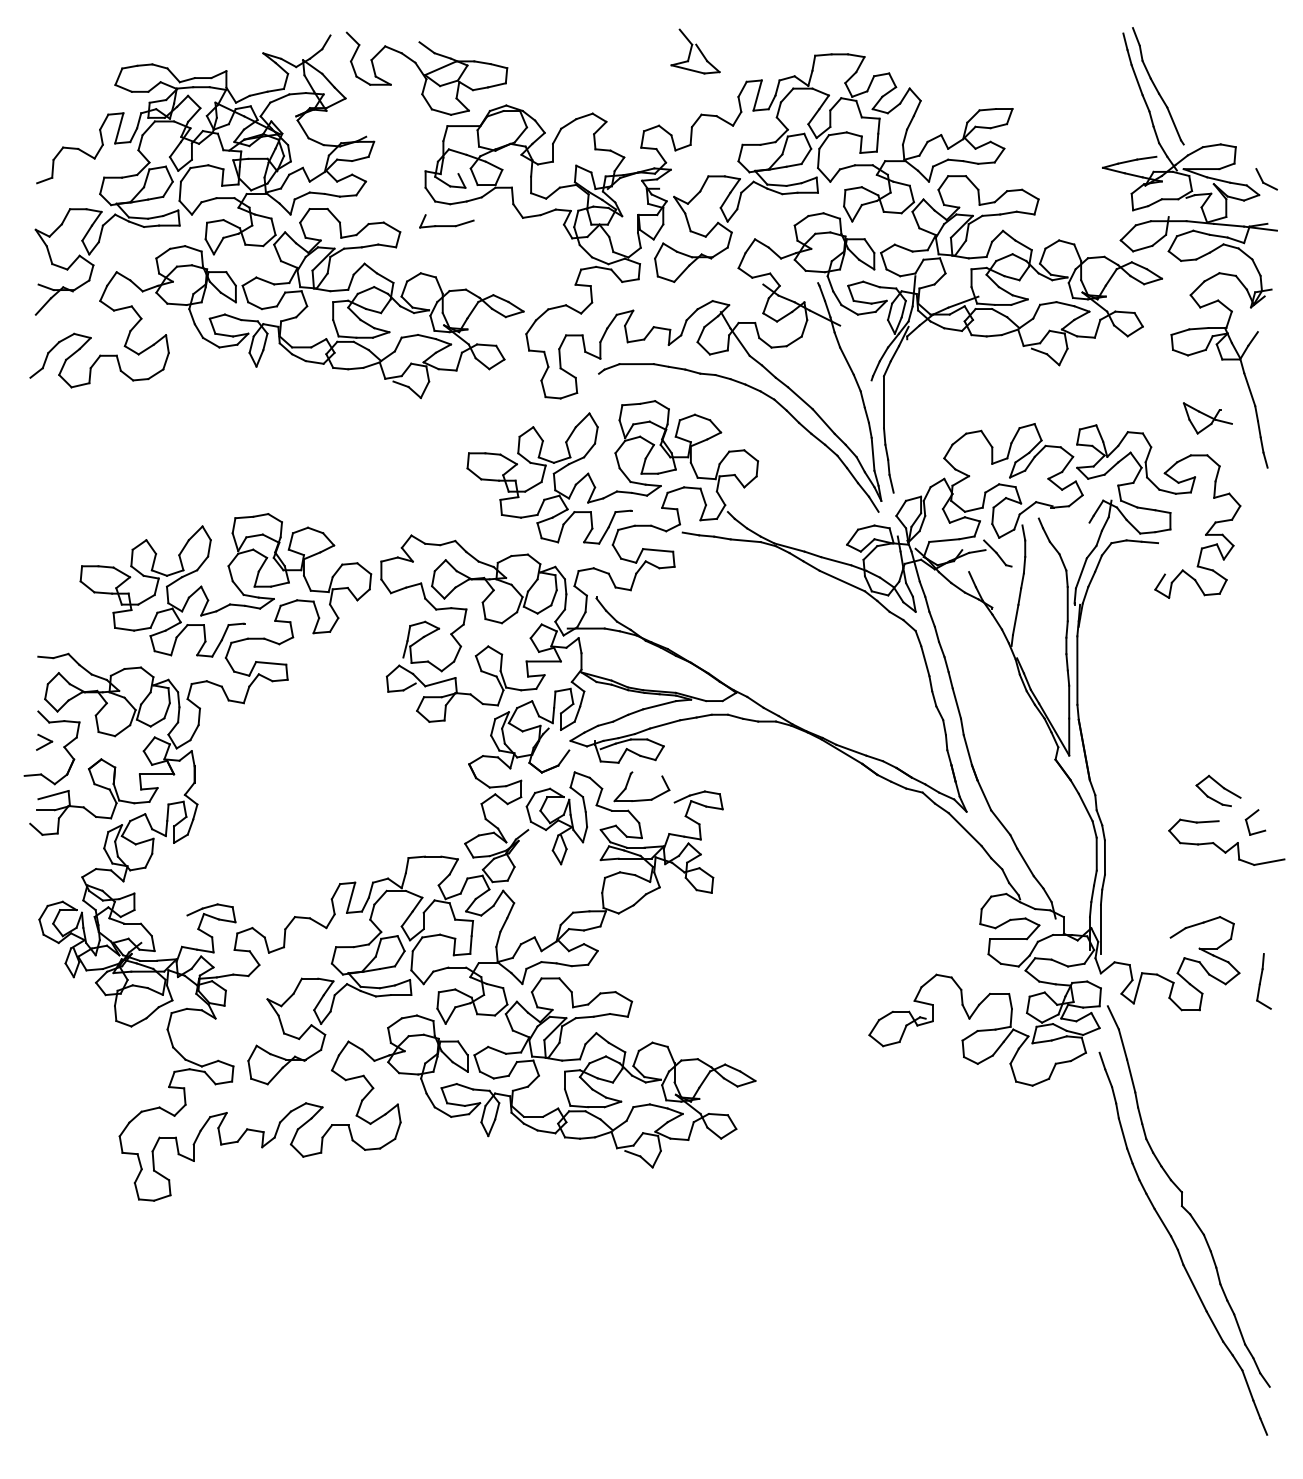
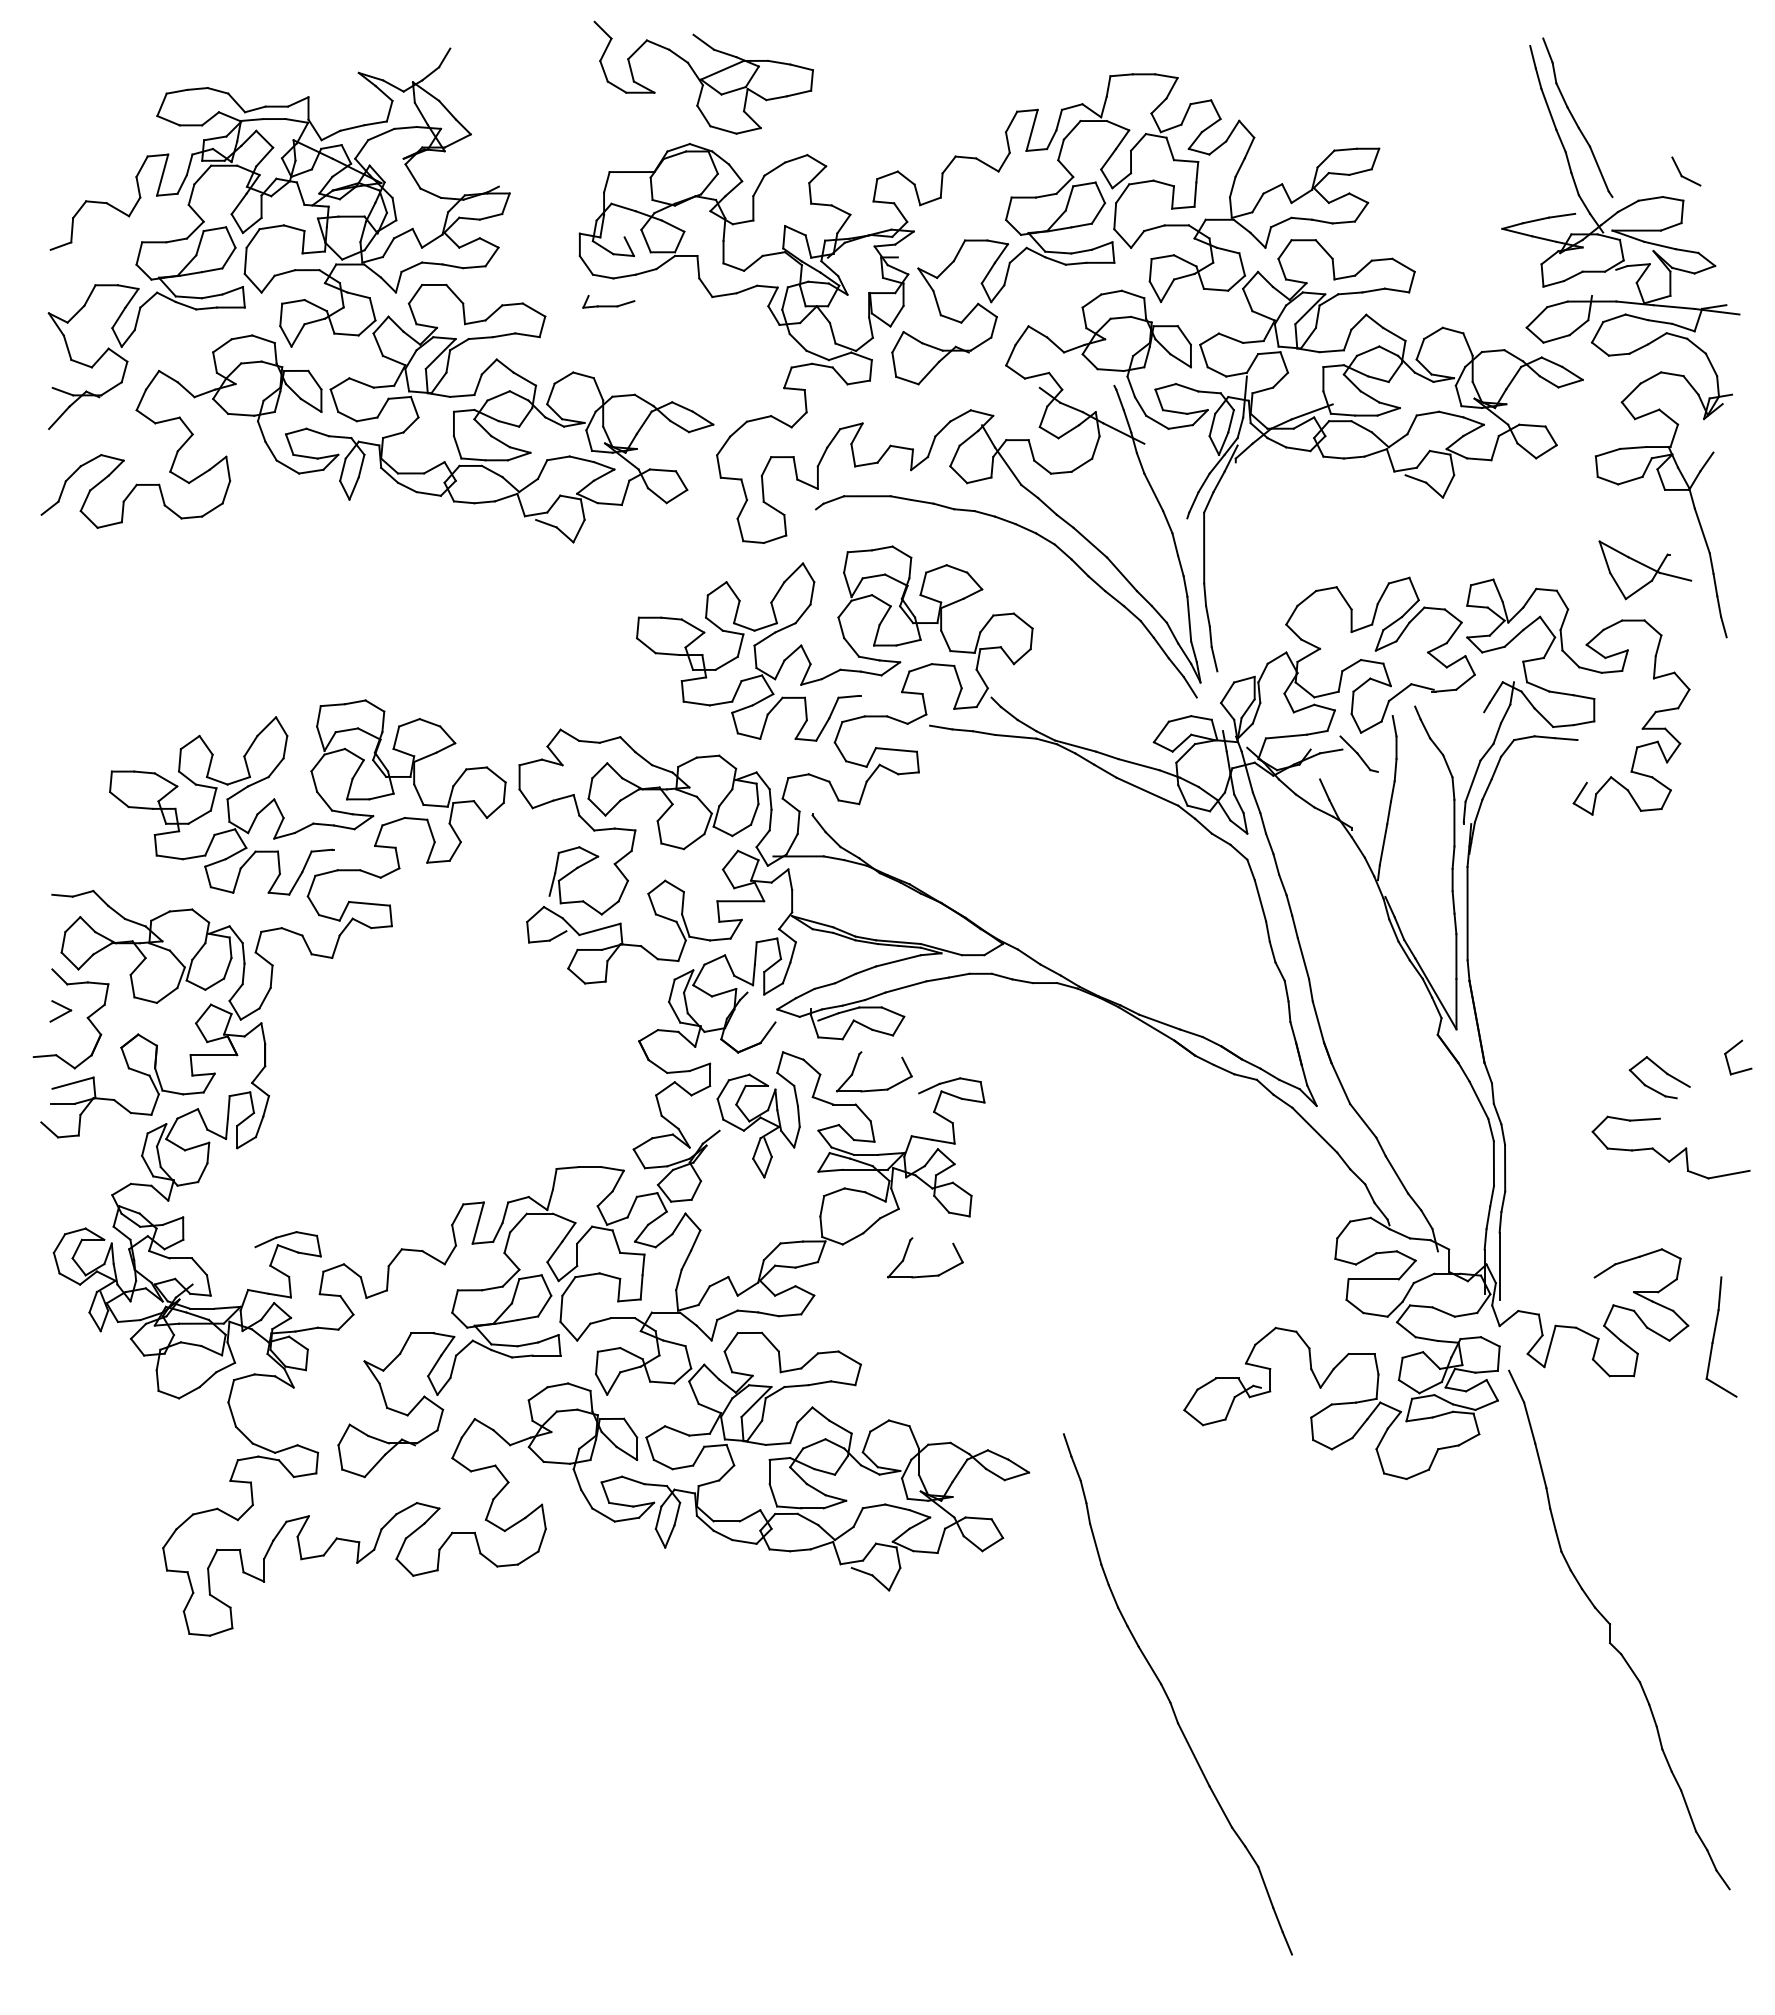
part: (695, 51) -> (947, 70), removed
part: (426, 73) -> (703, 77), moved
part: (1266, 179) -> (1686, 171), moved
part: (446, 221) -> (608, 301), size x0.7
part: (1208, 417) -> (1645, 569), size x1.4
part: (1250, 817) -> (1731, 1050), moved
part: (679, 936) -> (925, 1275), added
part: (1263, 981) -> (1721, 1336), size x1.6
part: (1177, 1246) -> (1169, 1698), moved

